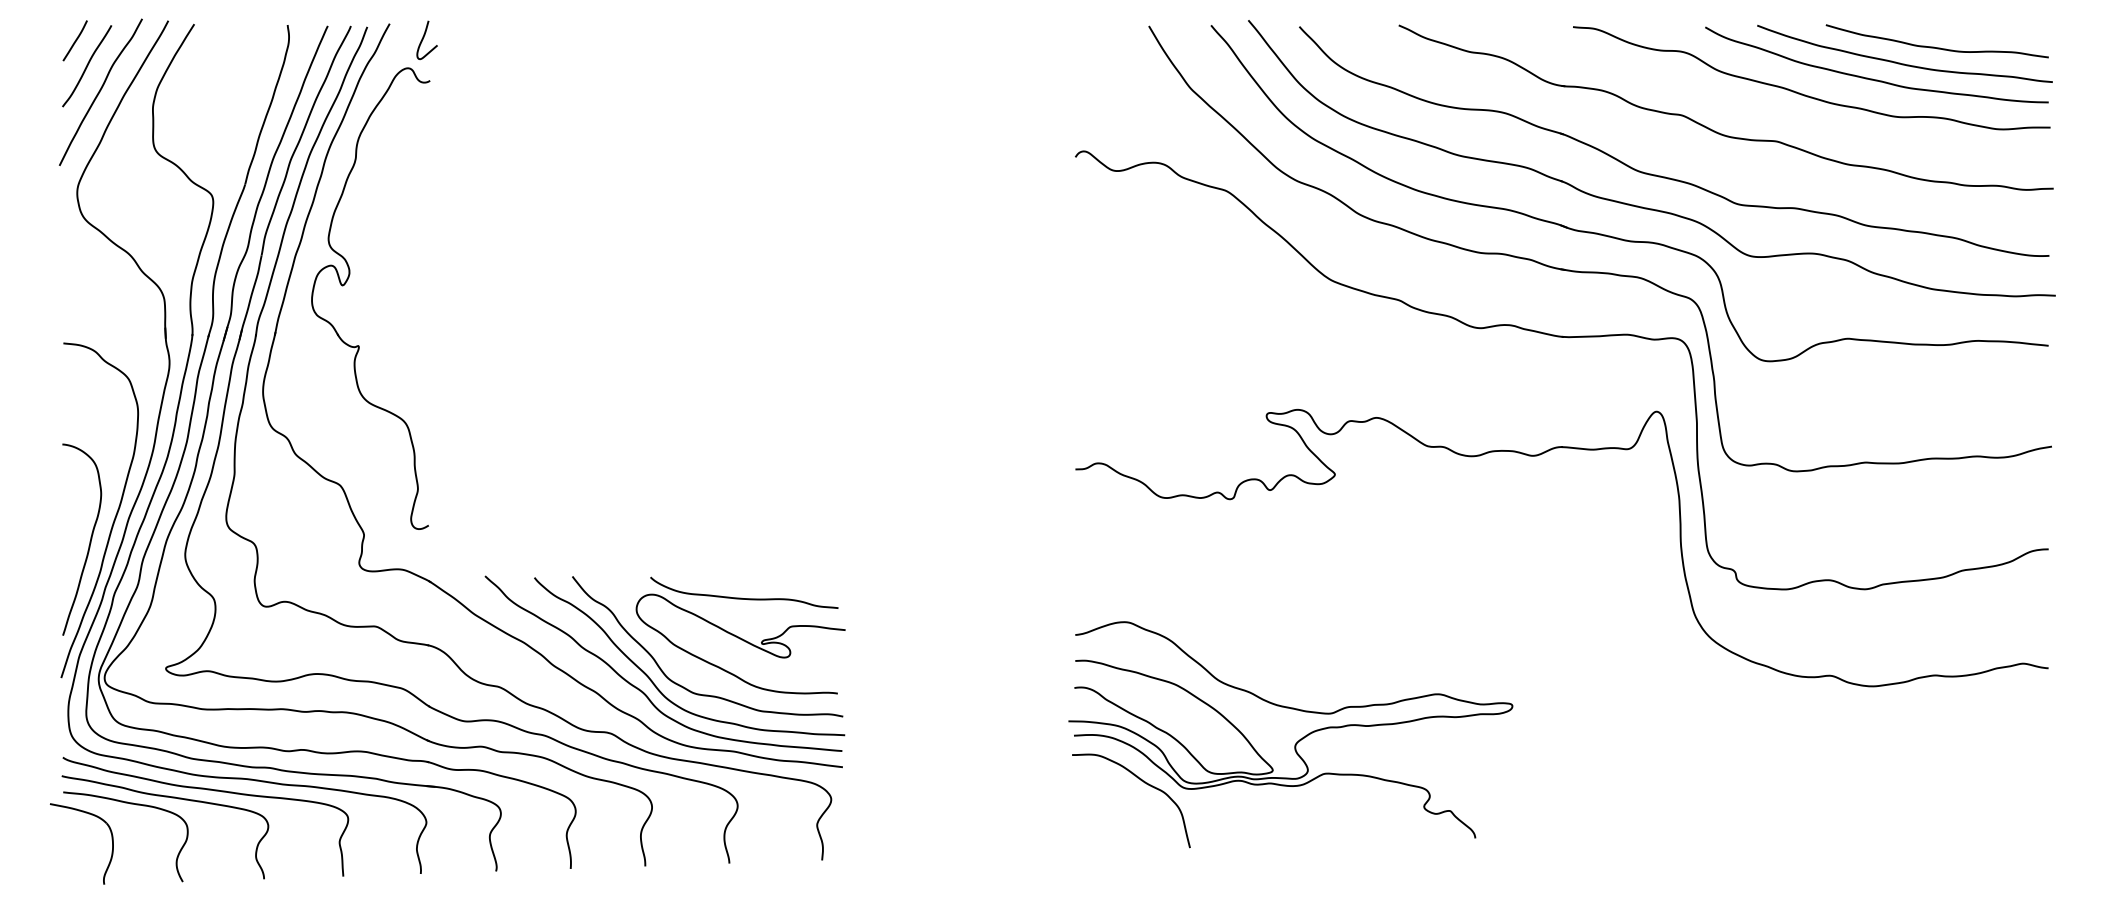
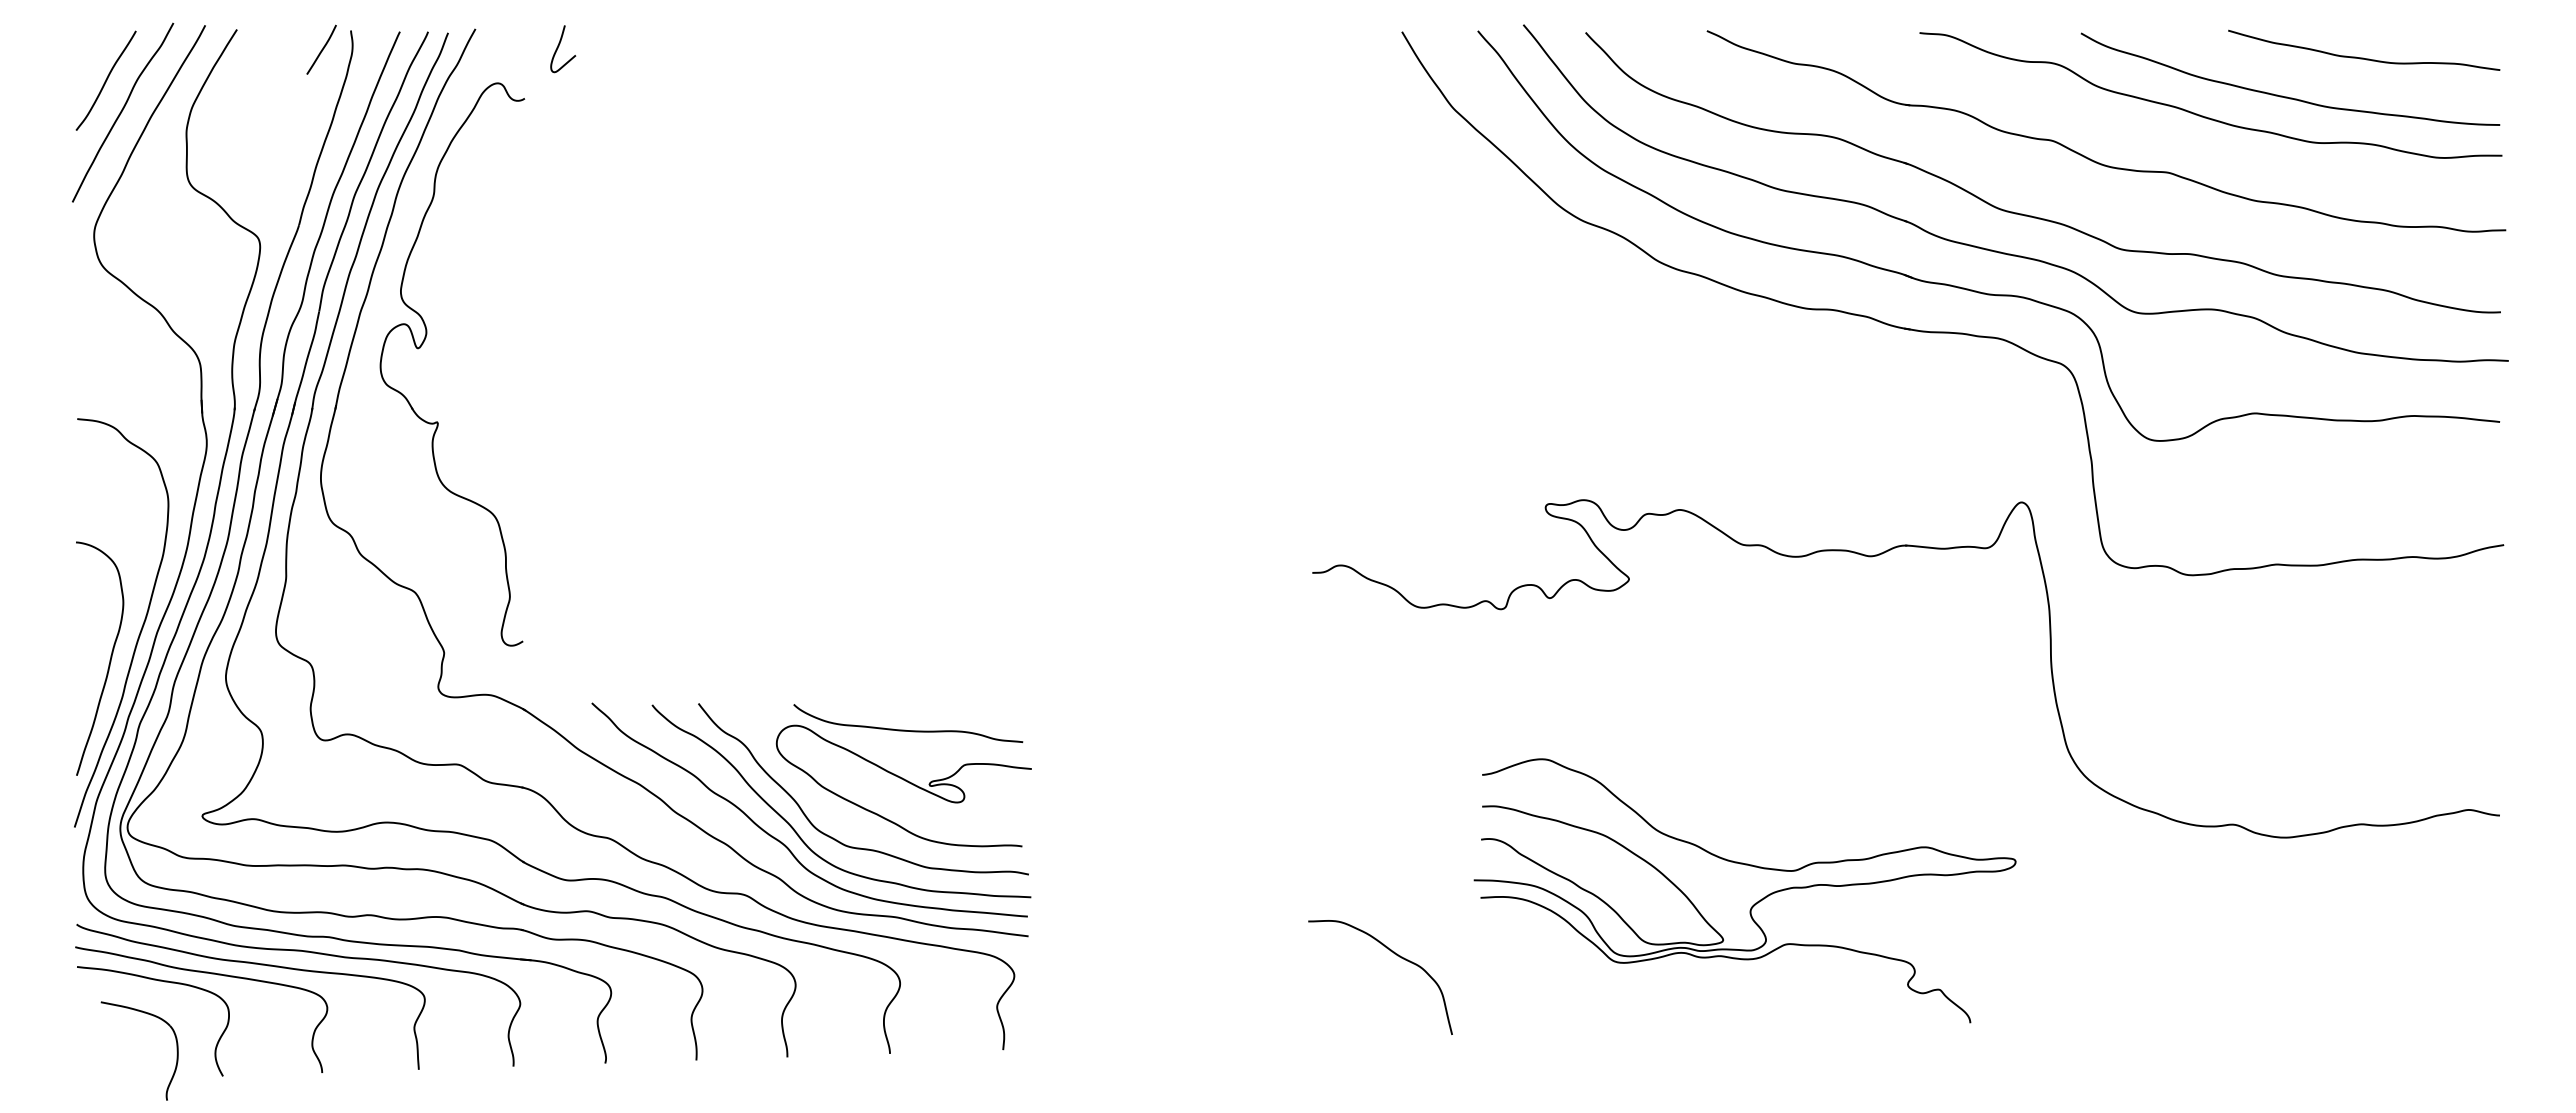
curve: (424, 38) -> (559, 46), moved
curve: (75, 40) -> (321, 49), moved
curve: (1903, 63) -> (2322, 77), removed
part: (1562, 338) -> (1906, 412), removed
part: (1298, 740) -> (1754, 903), moved
part: (94, 816) -> (155, 1017), moved

